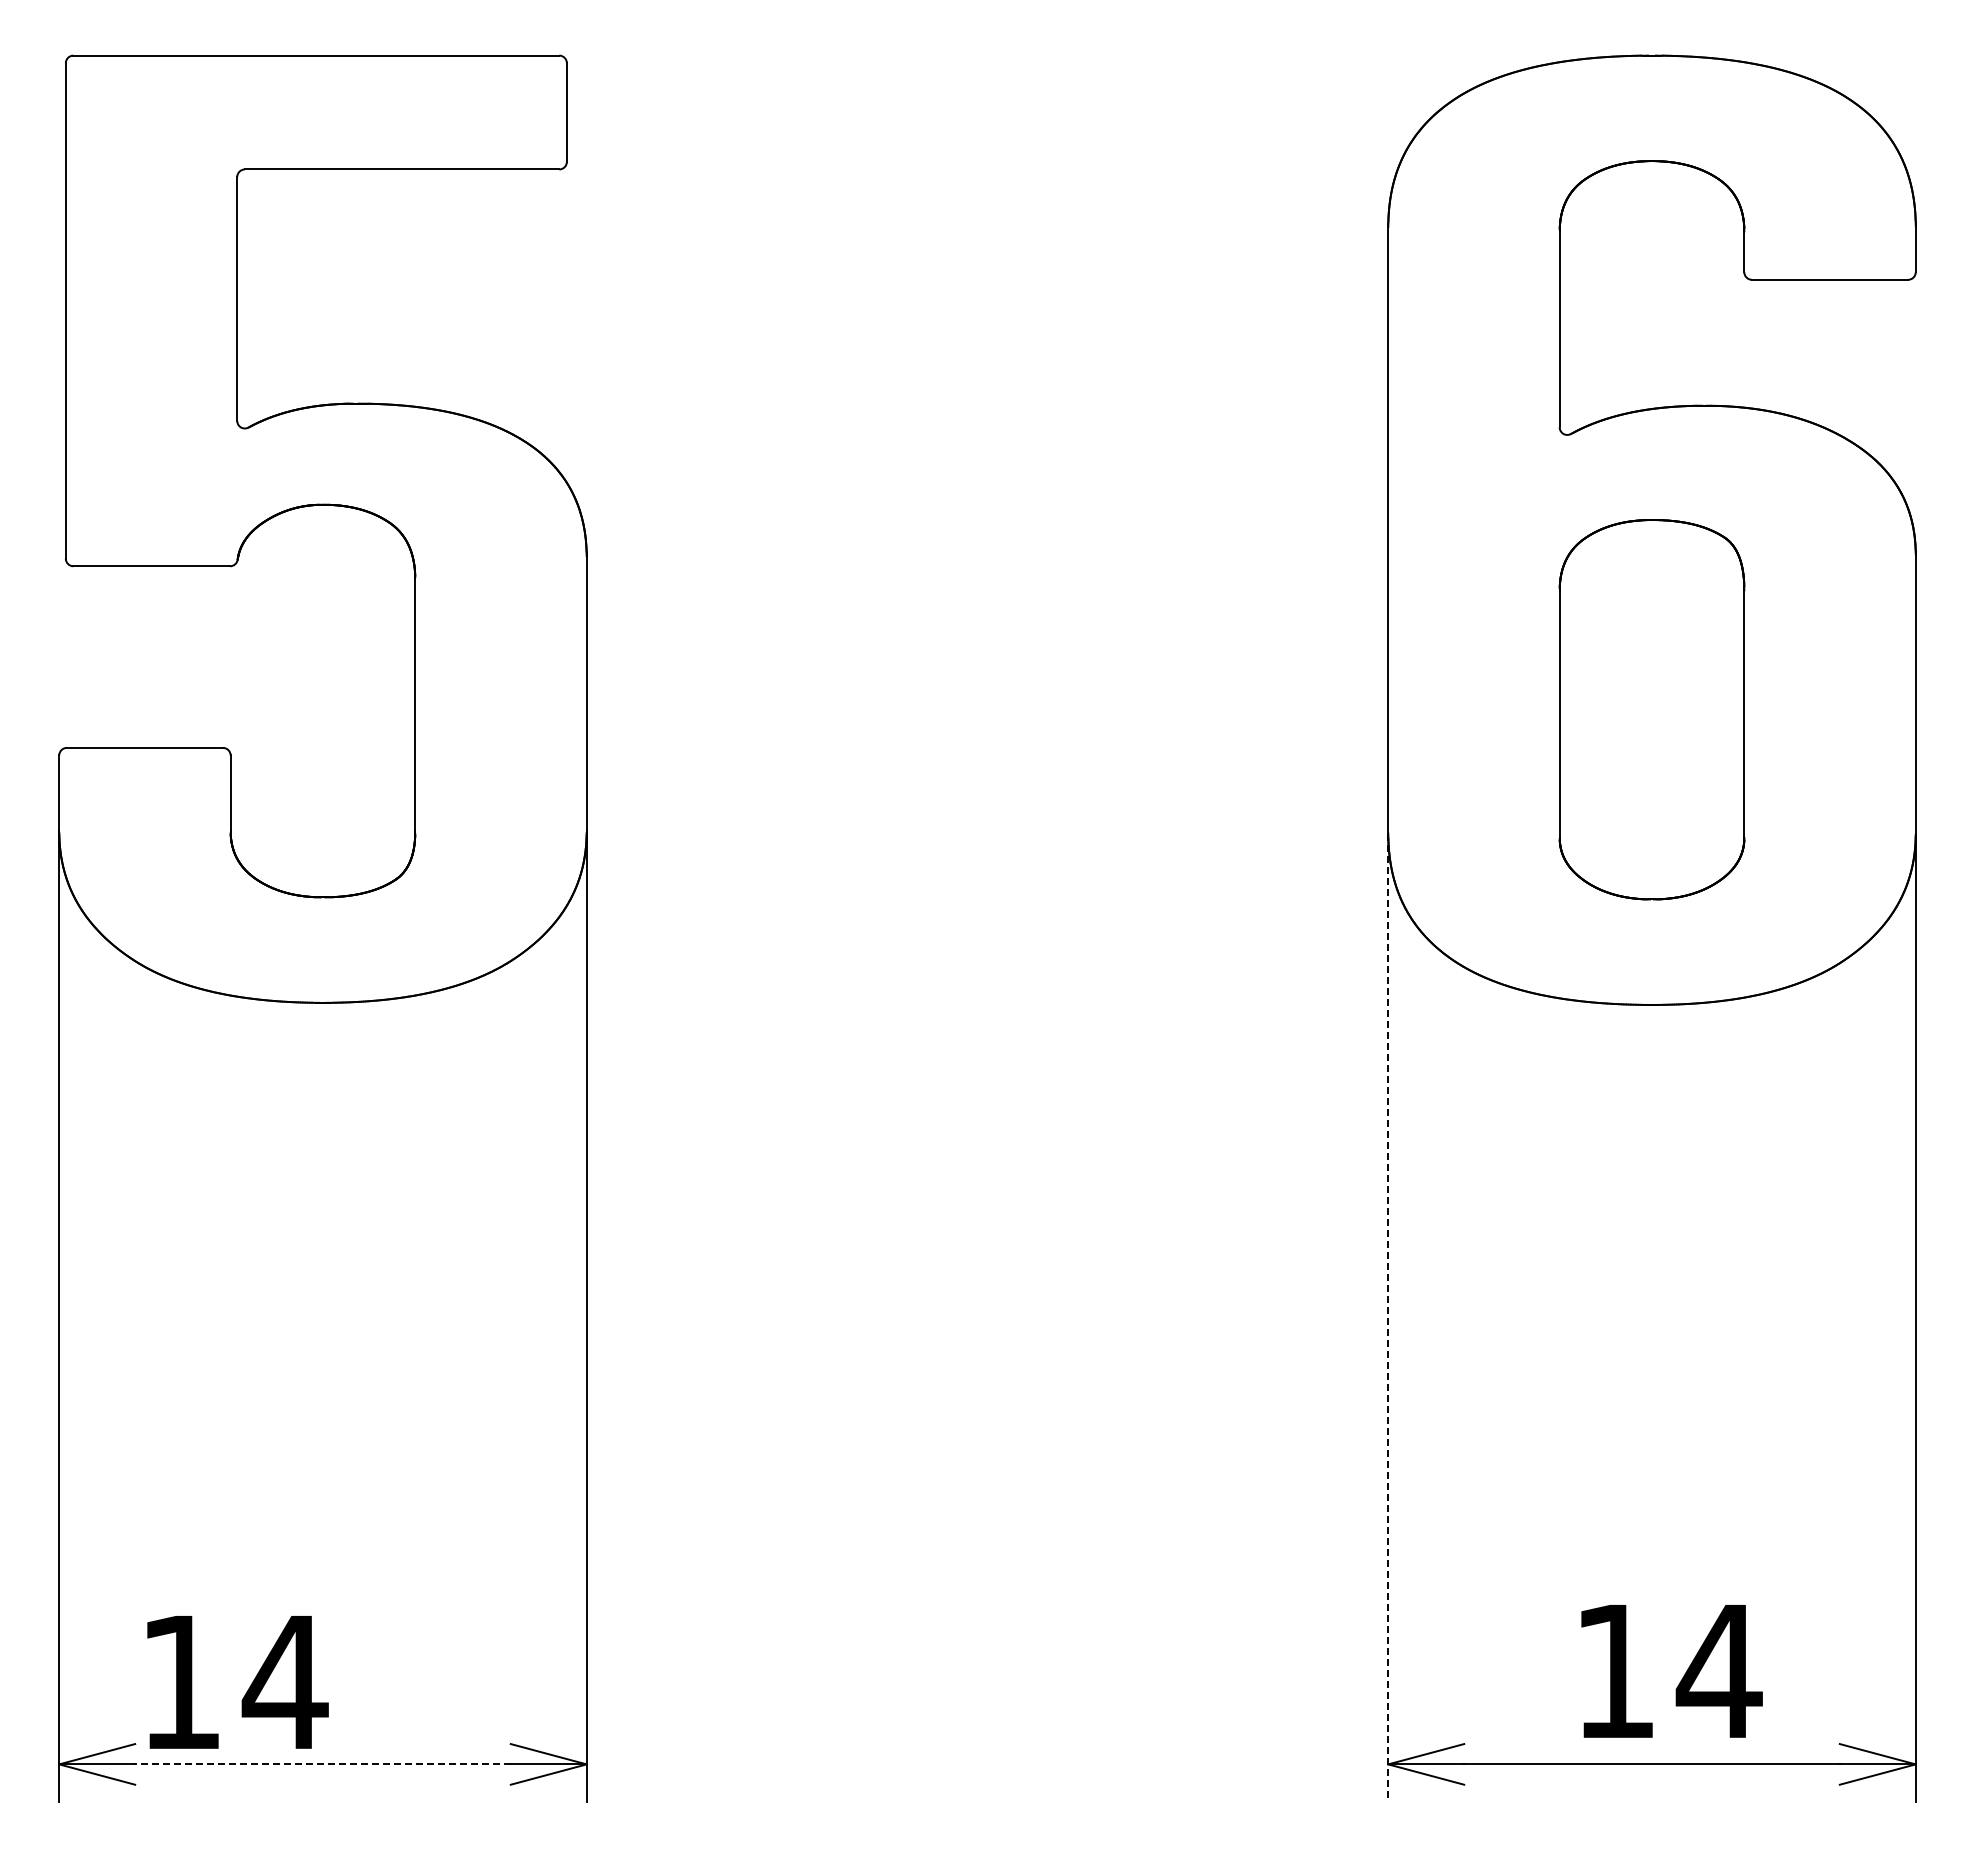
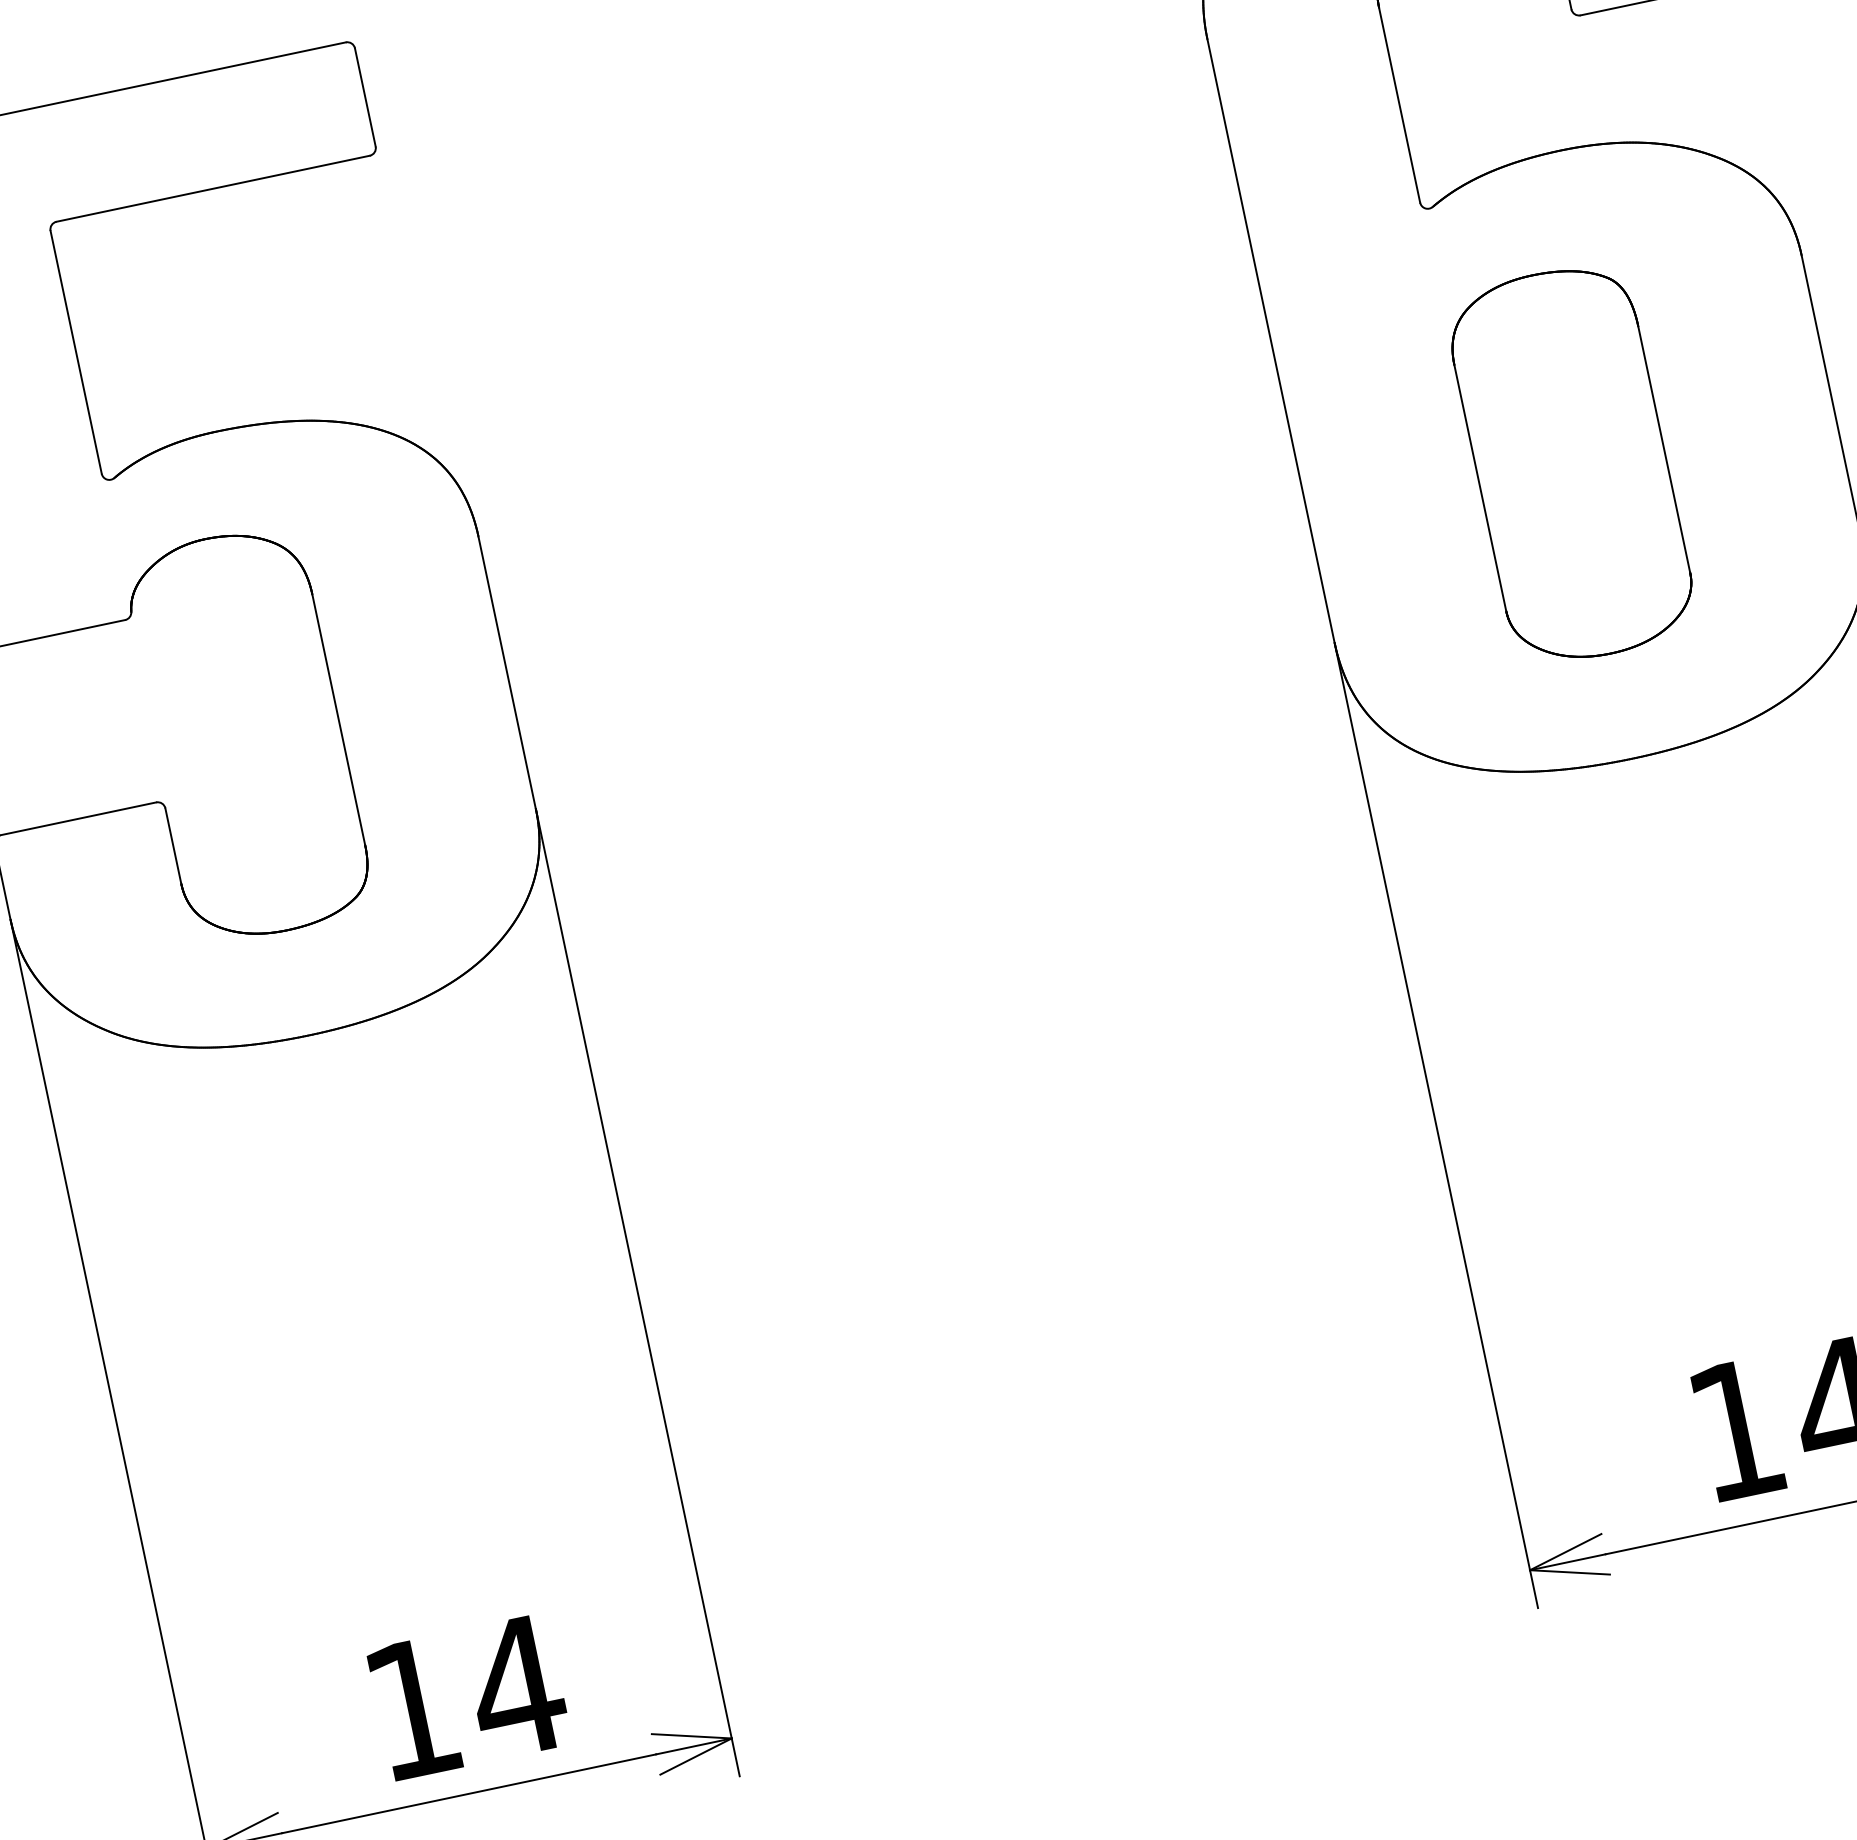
line: (1388, 1318) -> (1436, 1126), dashed -> solid
text: (237, 1682) -> (469, 1697), moved
line: (322, 1764) -> (468, 1794), dashed -> solid

